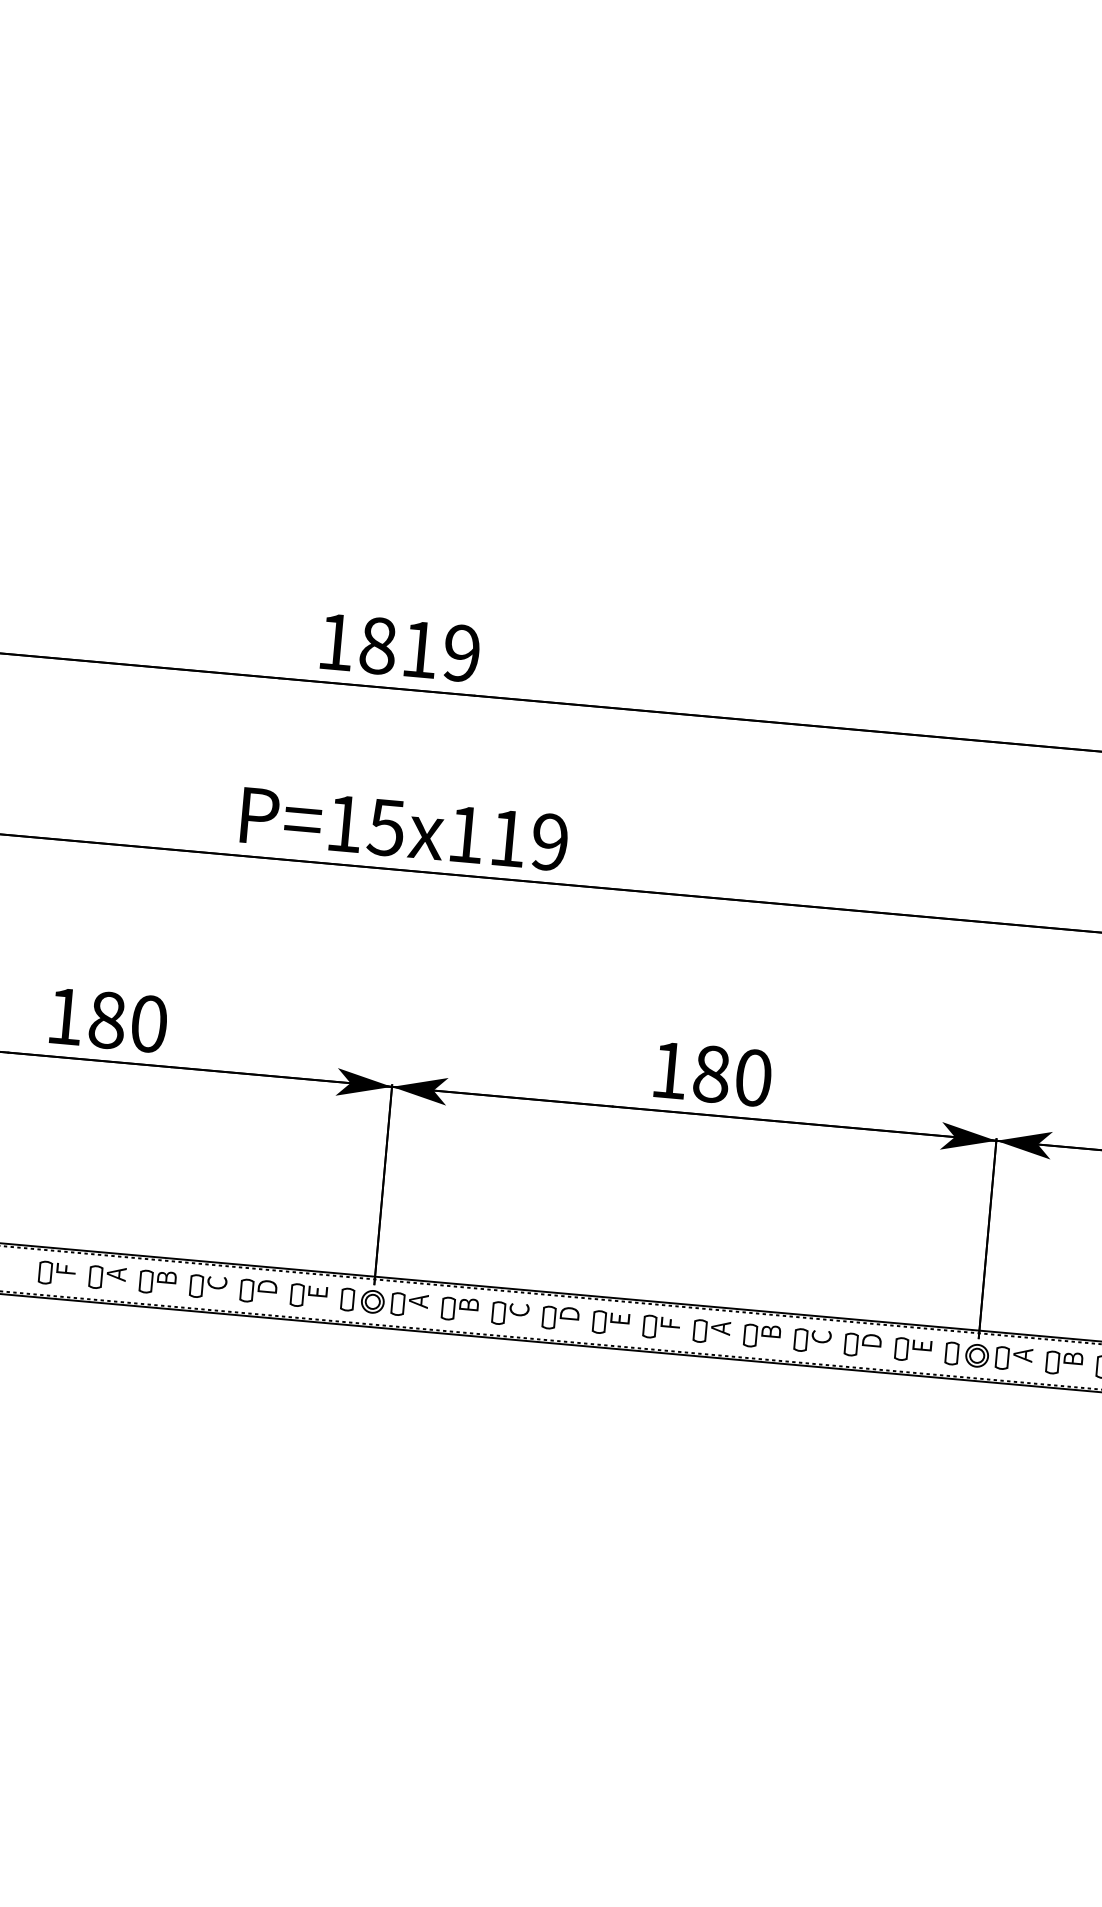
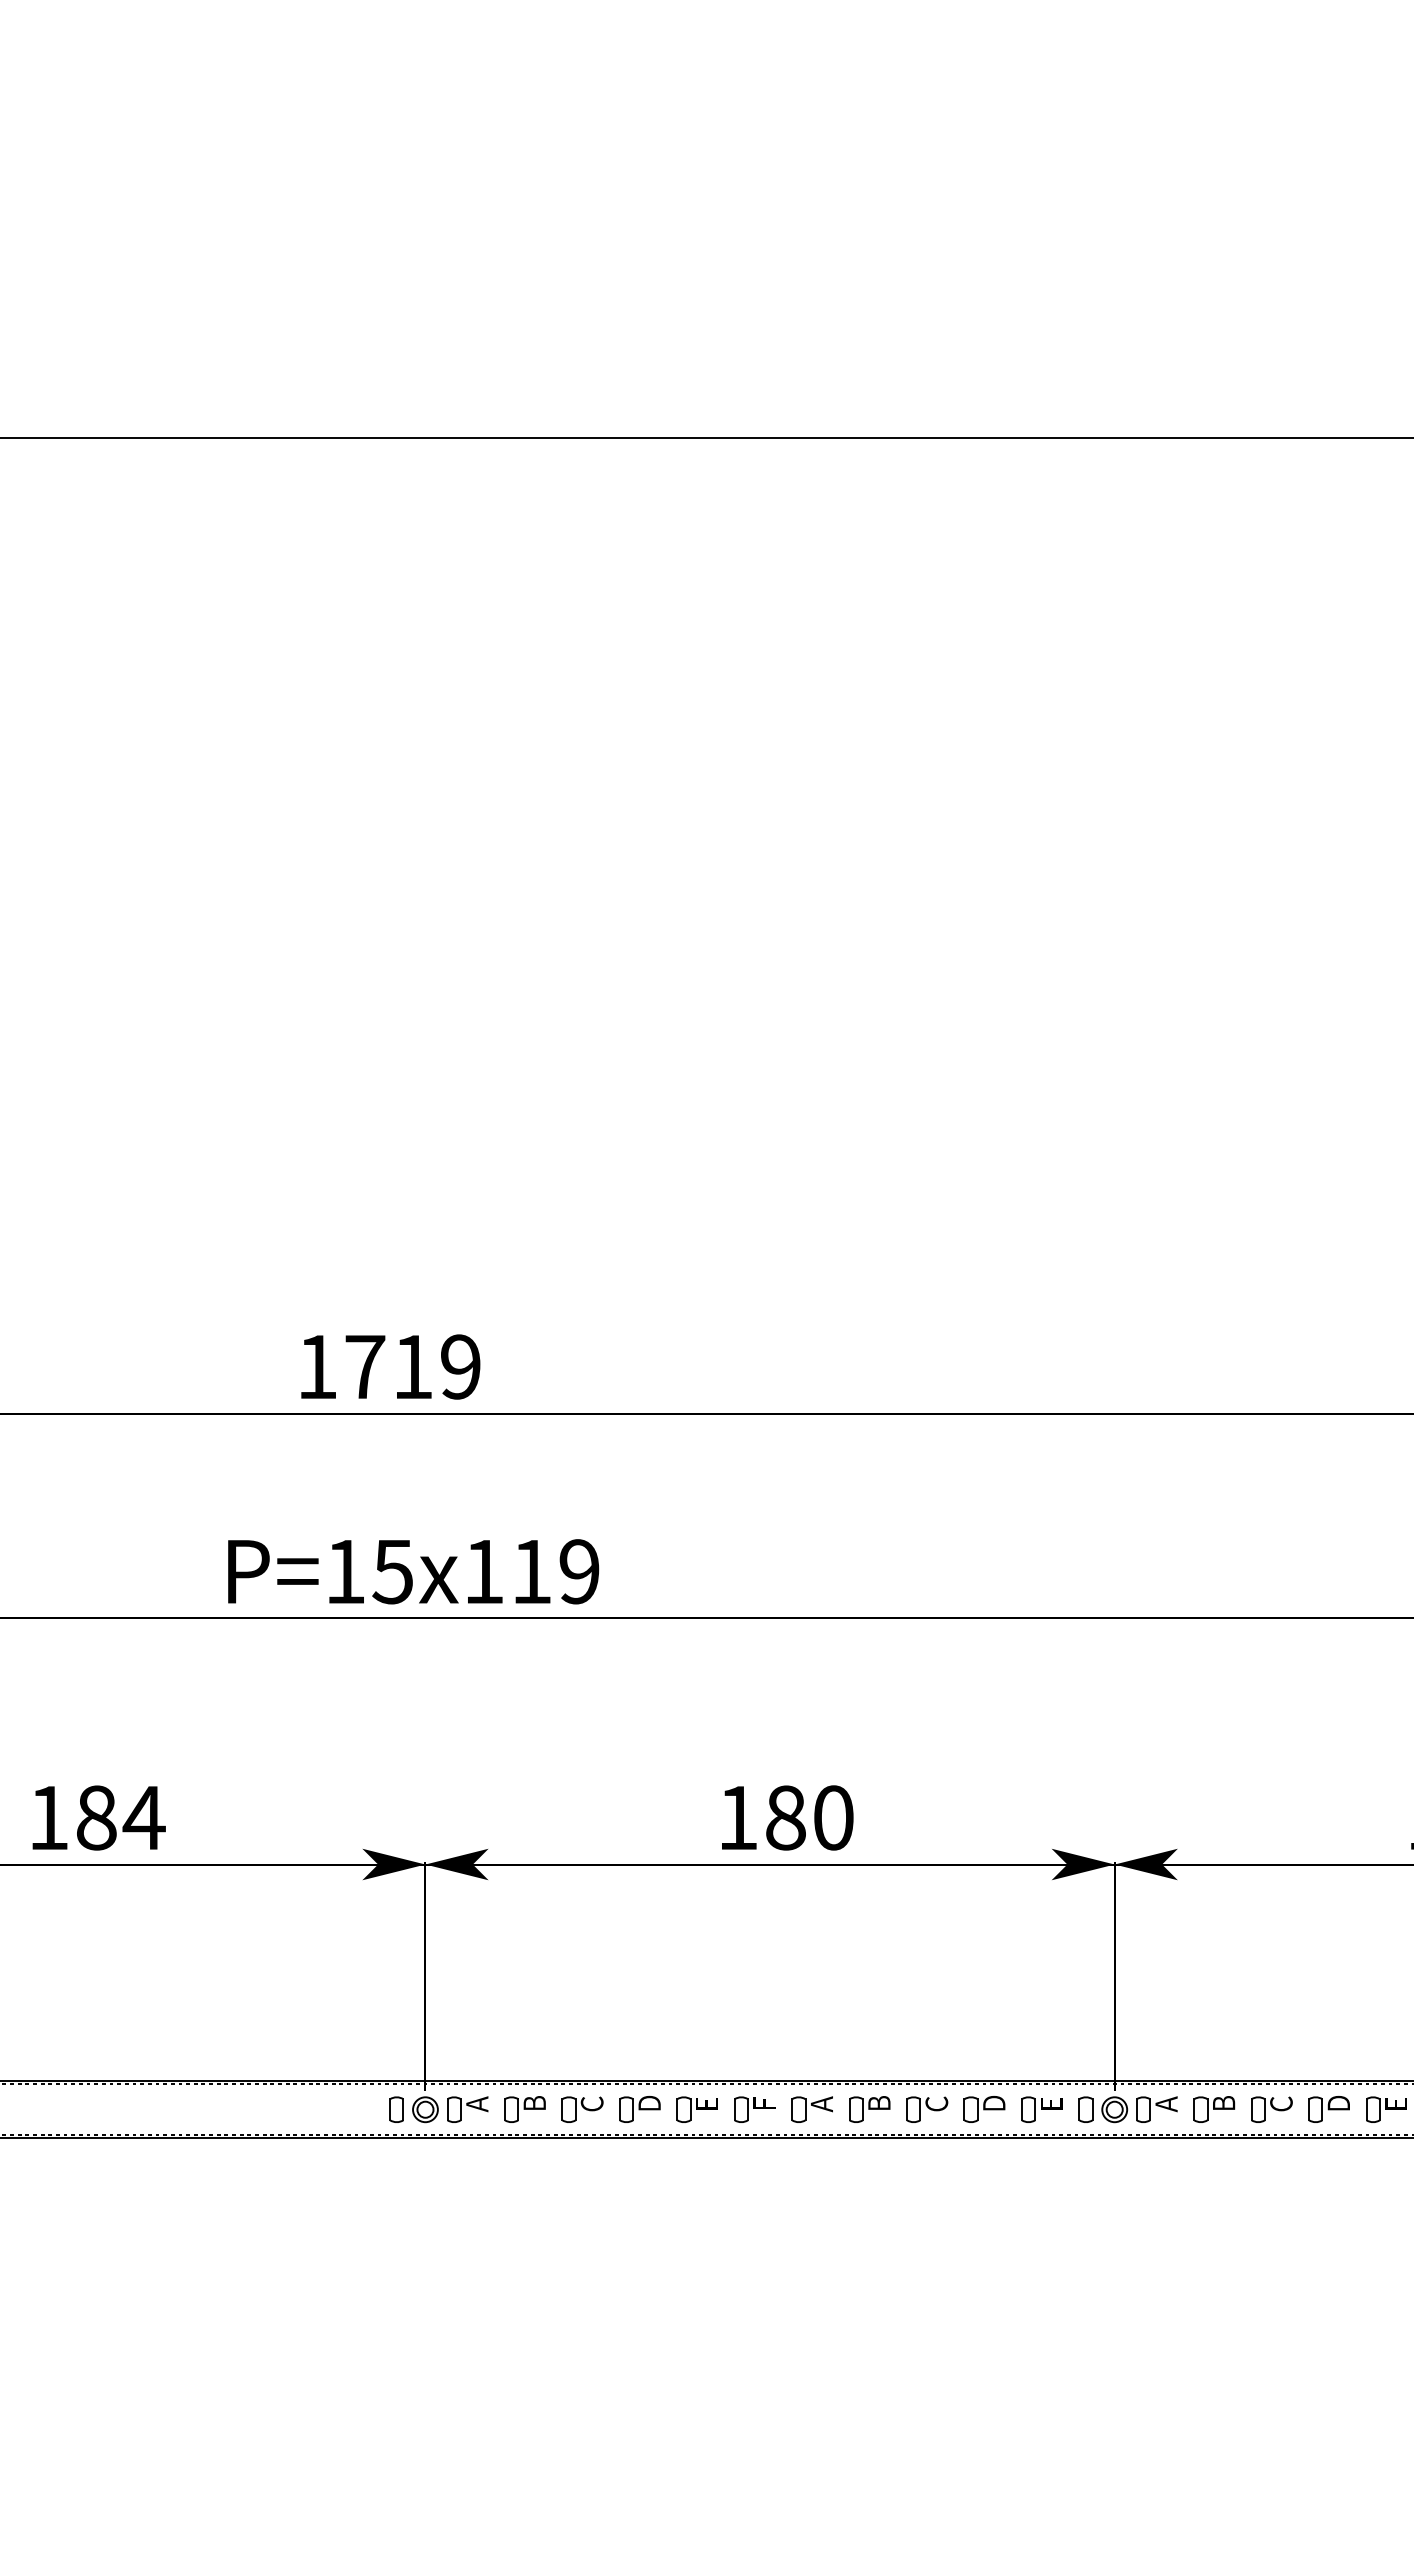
text: (378, 645) -> (365, 1366), 1819 -> 1719
text: (148, 1023) -> (143, 1817), 180 -> 184
part: (176, 1284) -> (201, 2109), removed

